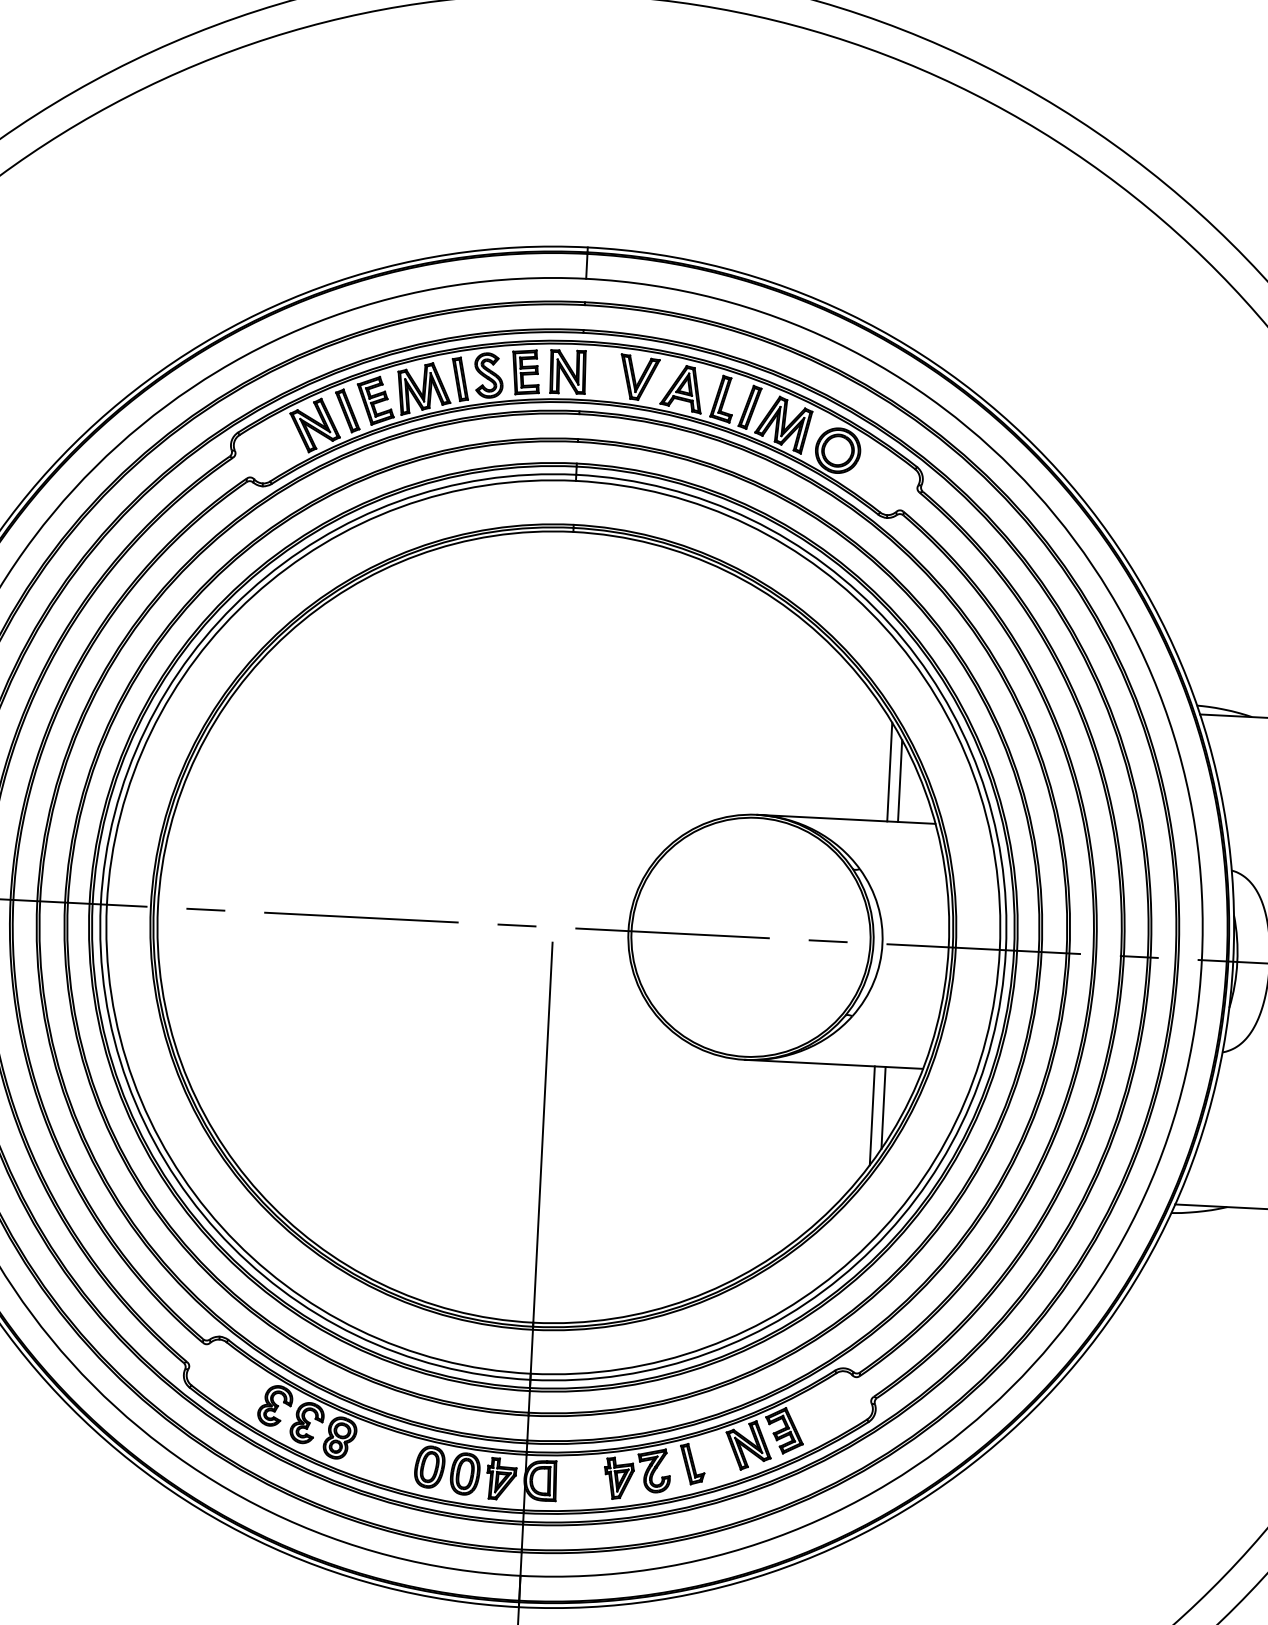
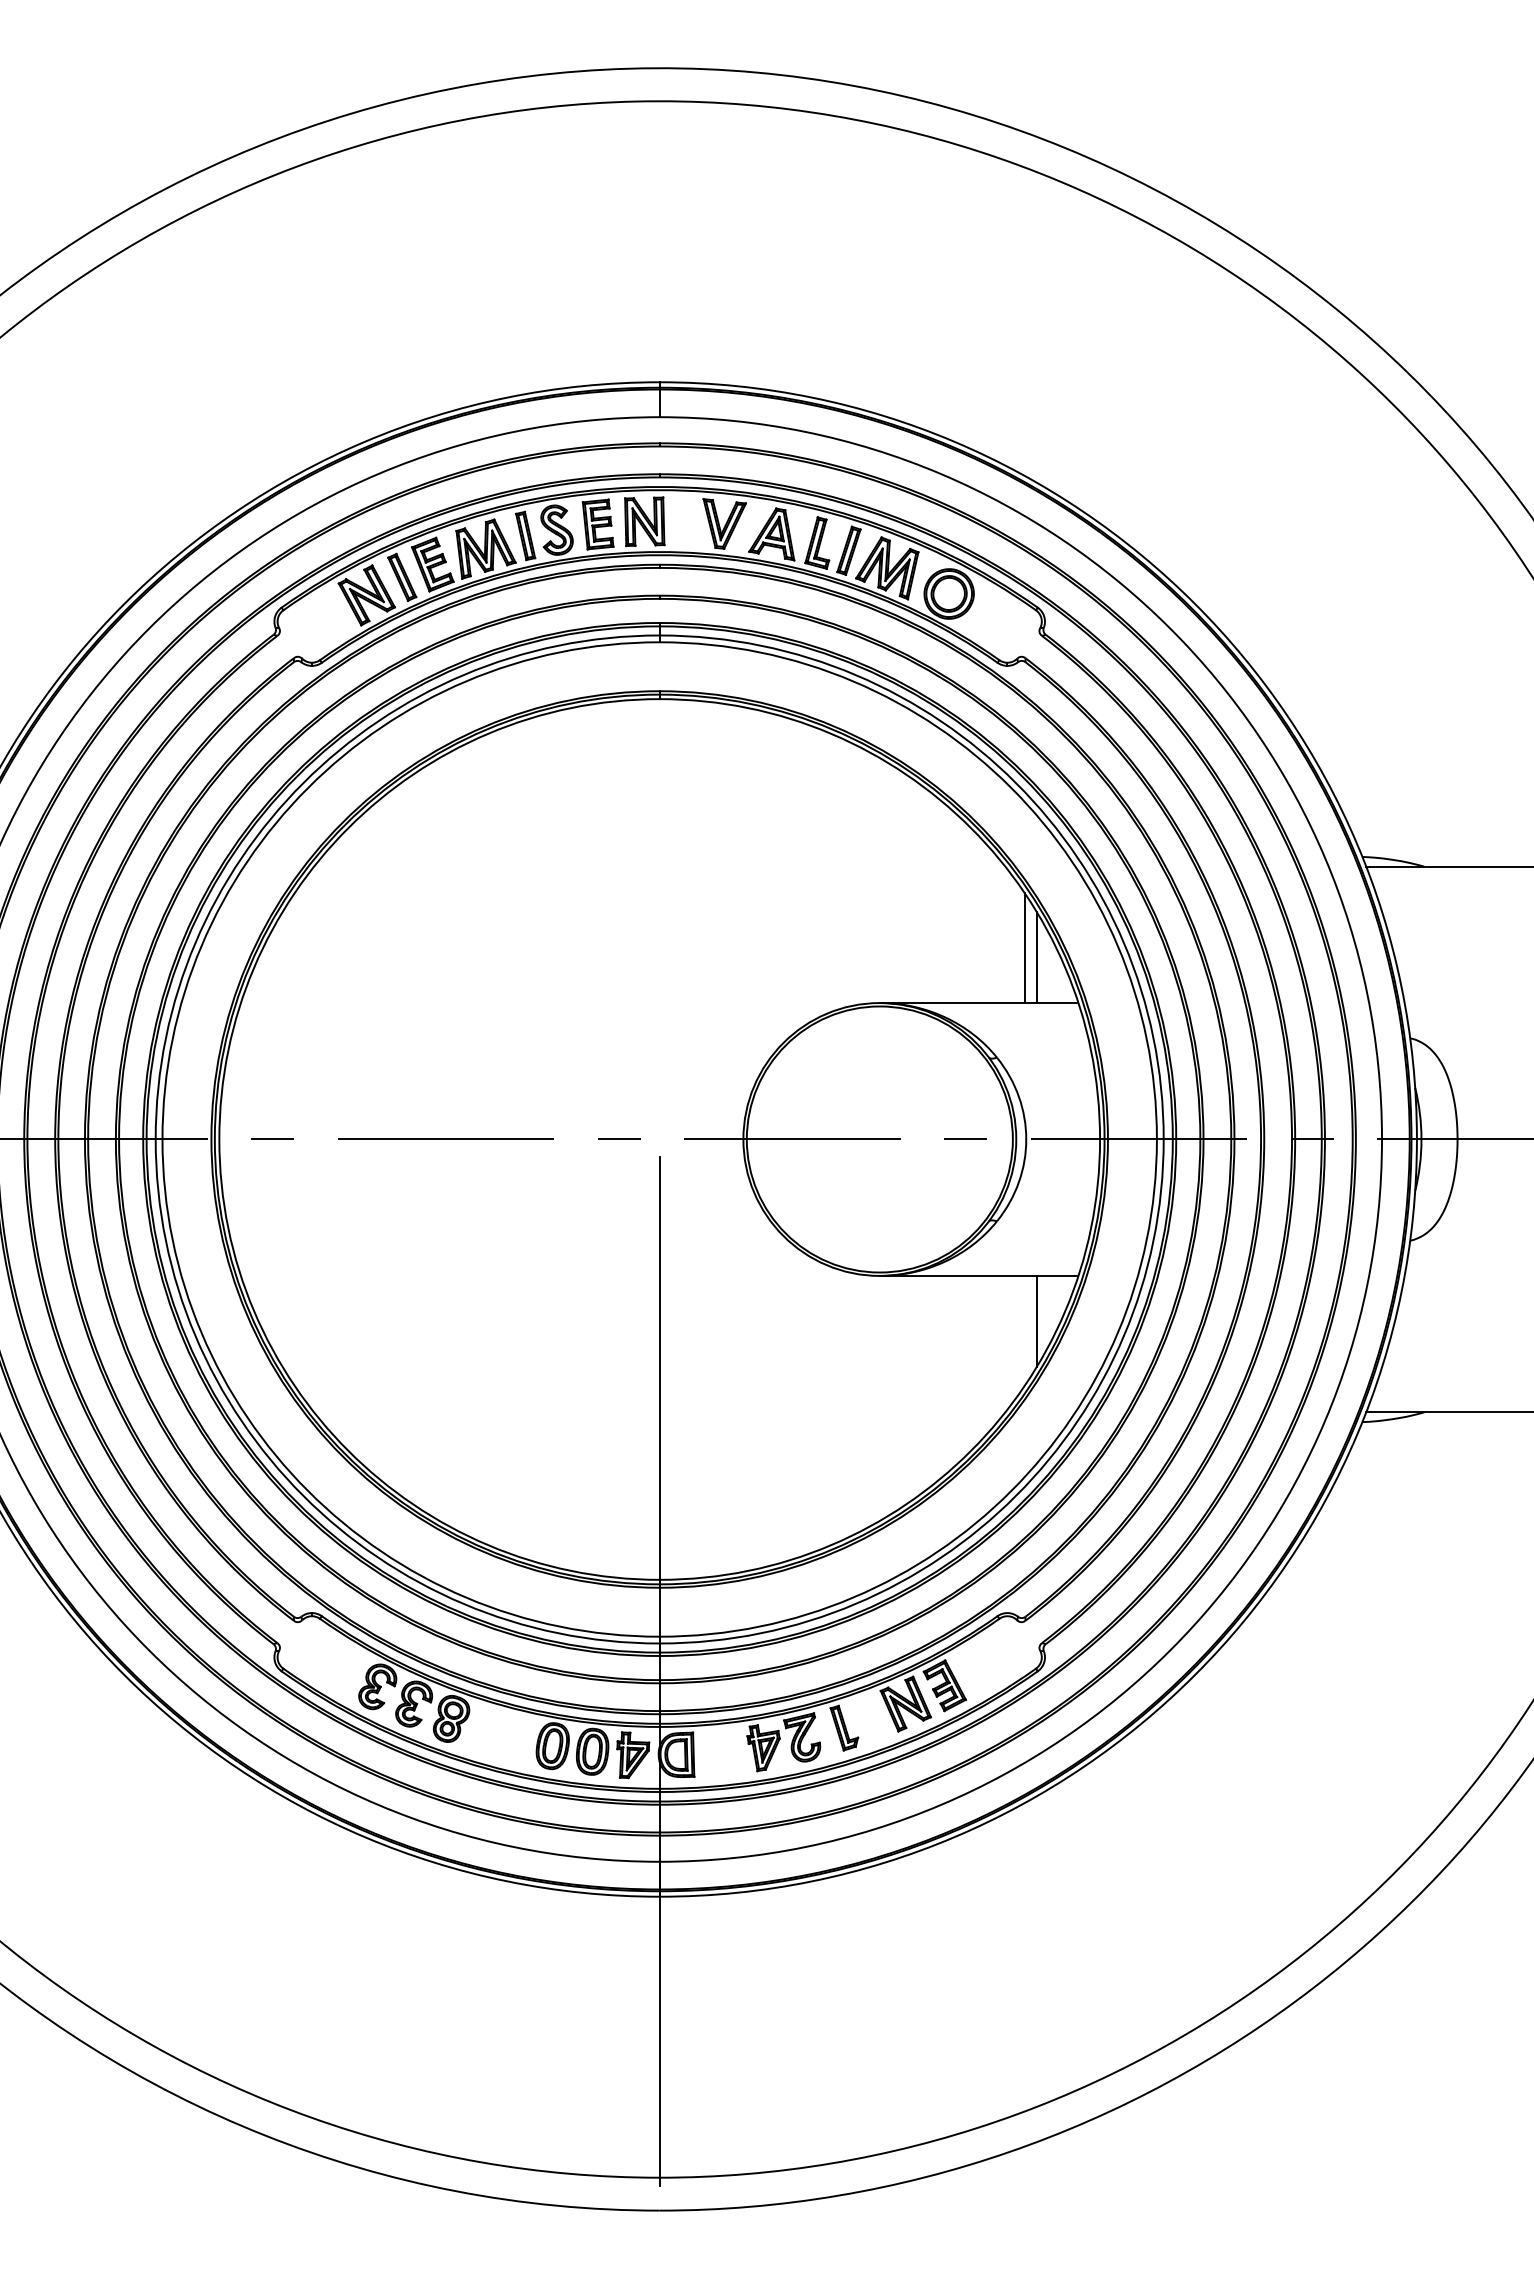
line: (872, 1115) -> (1024, 1330), removed

